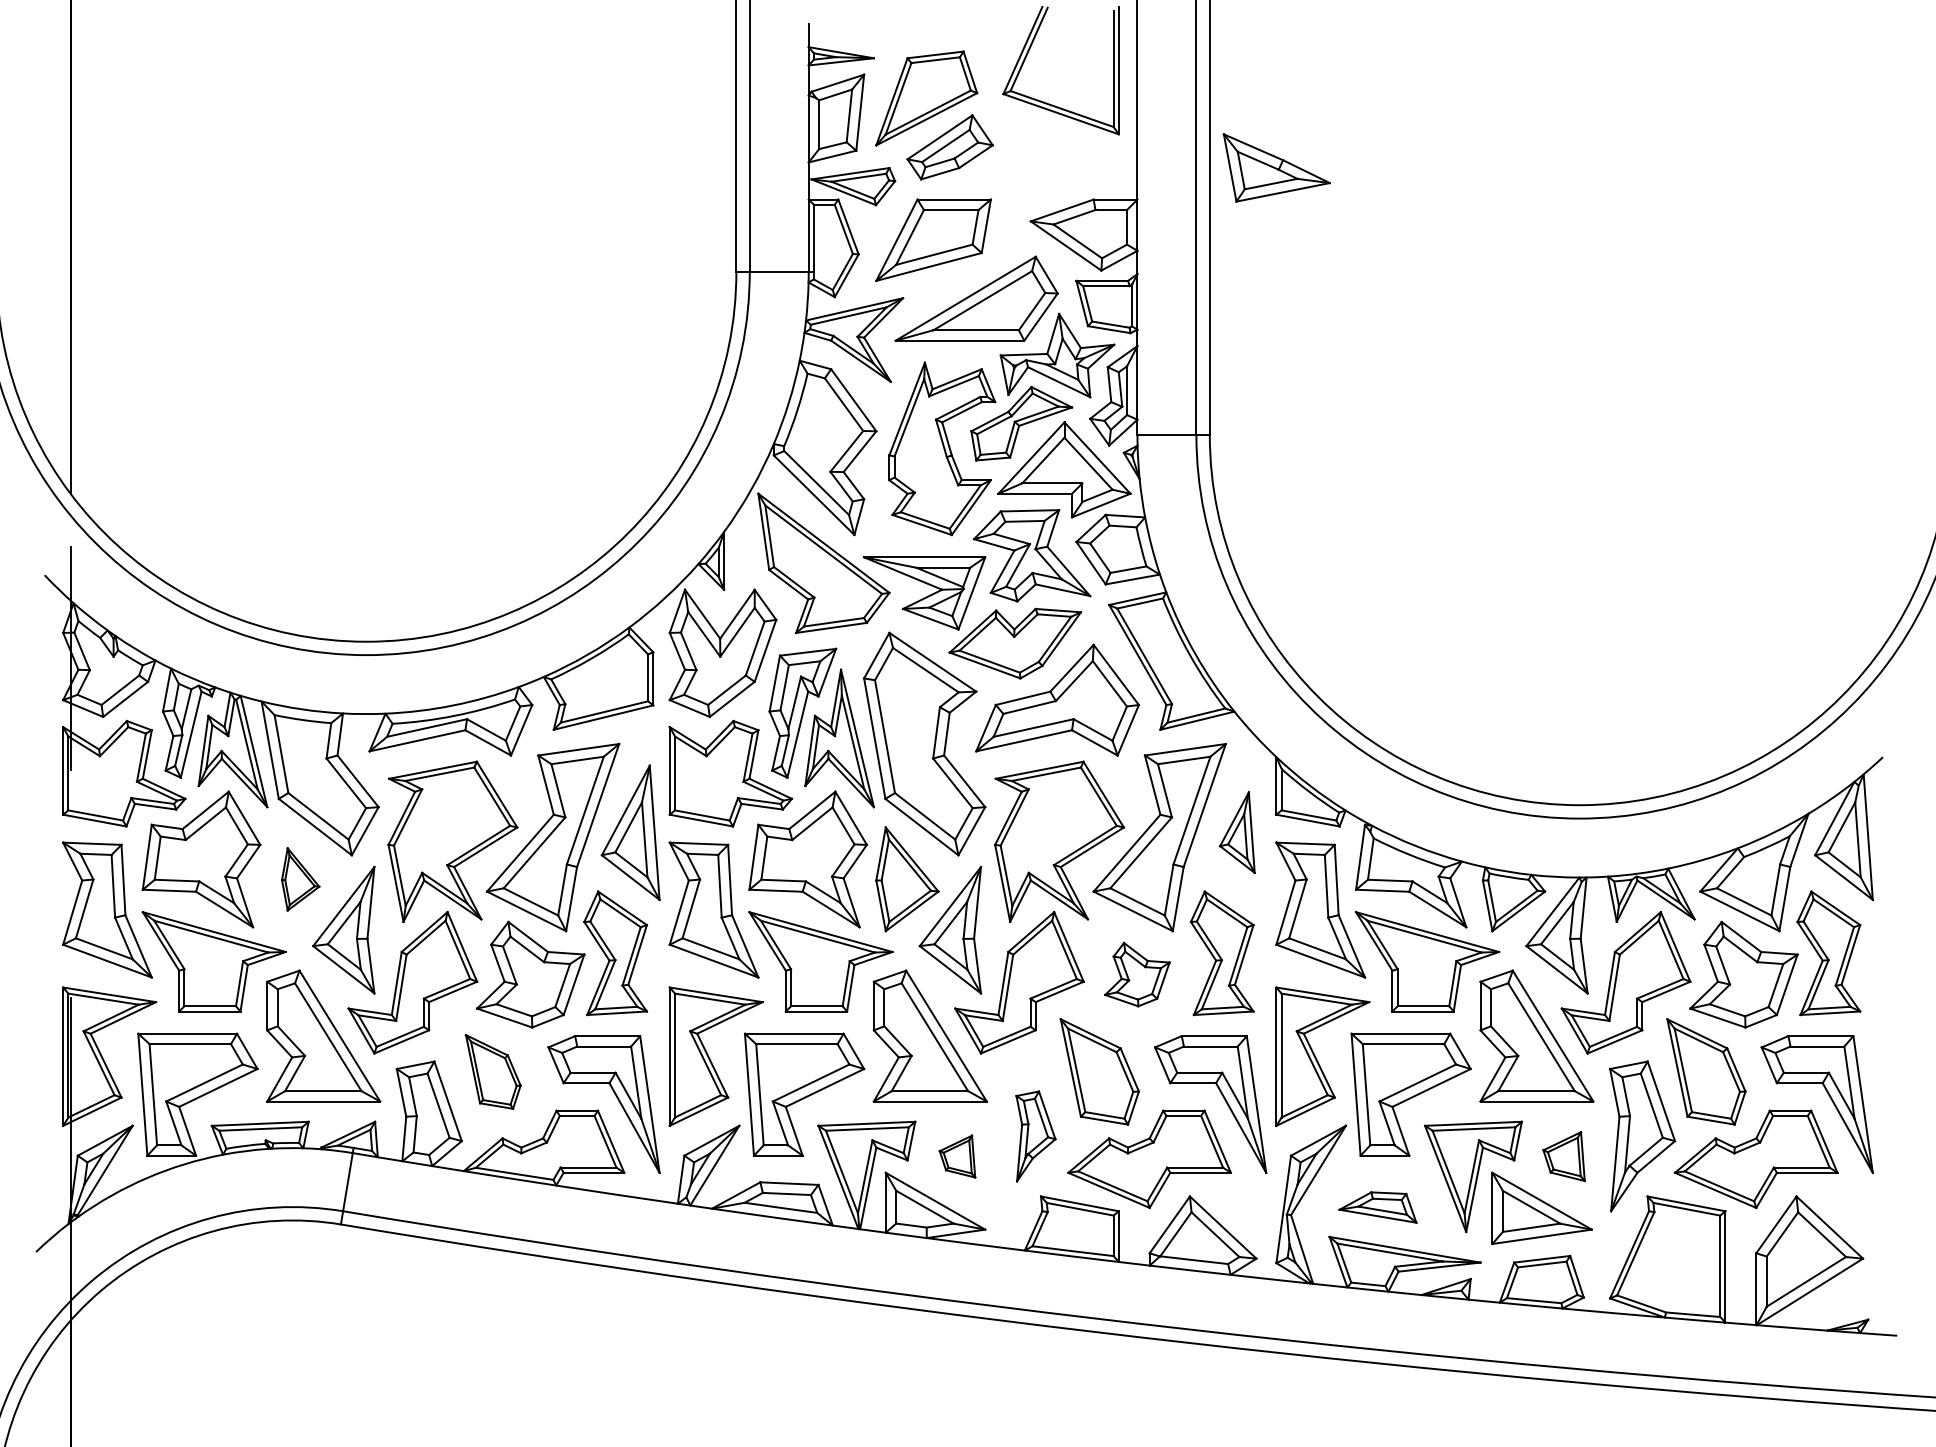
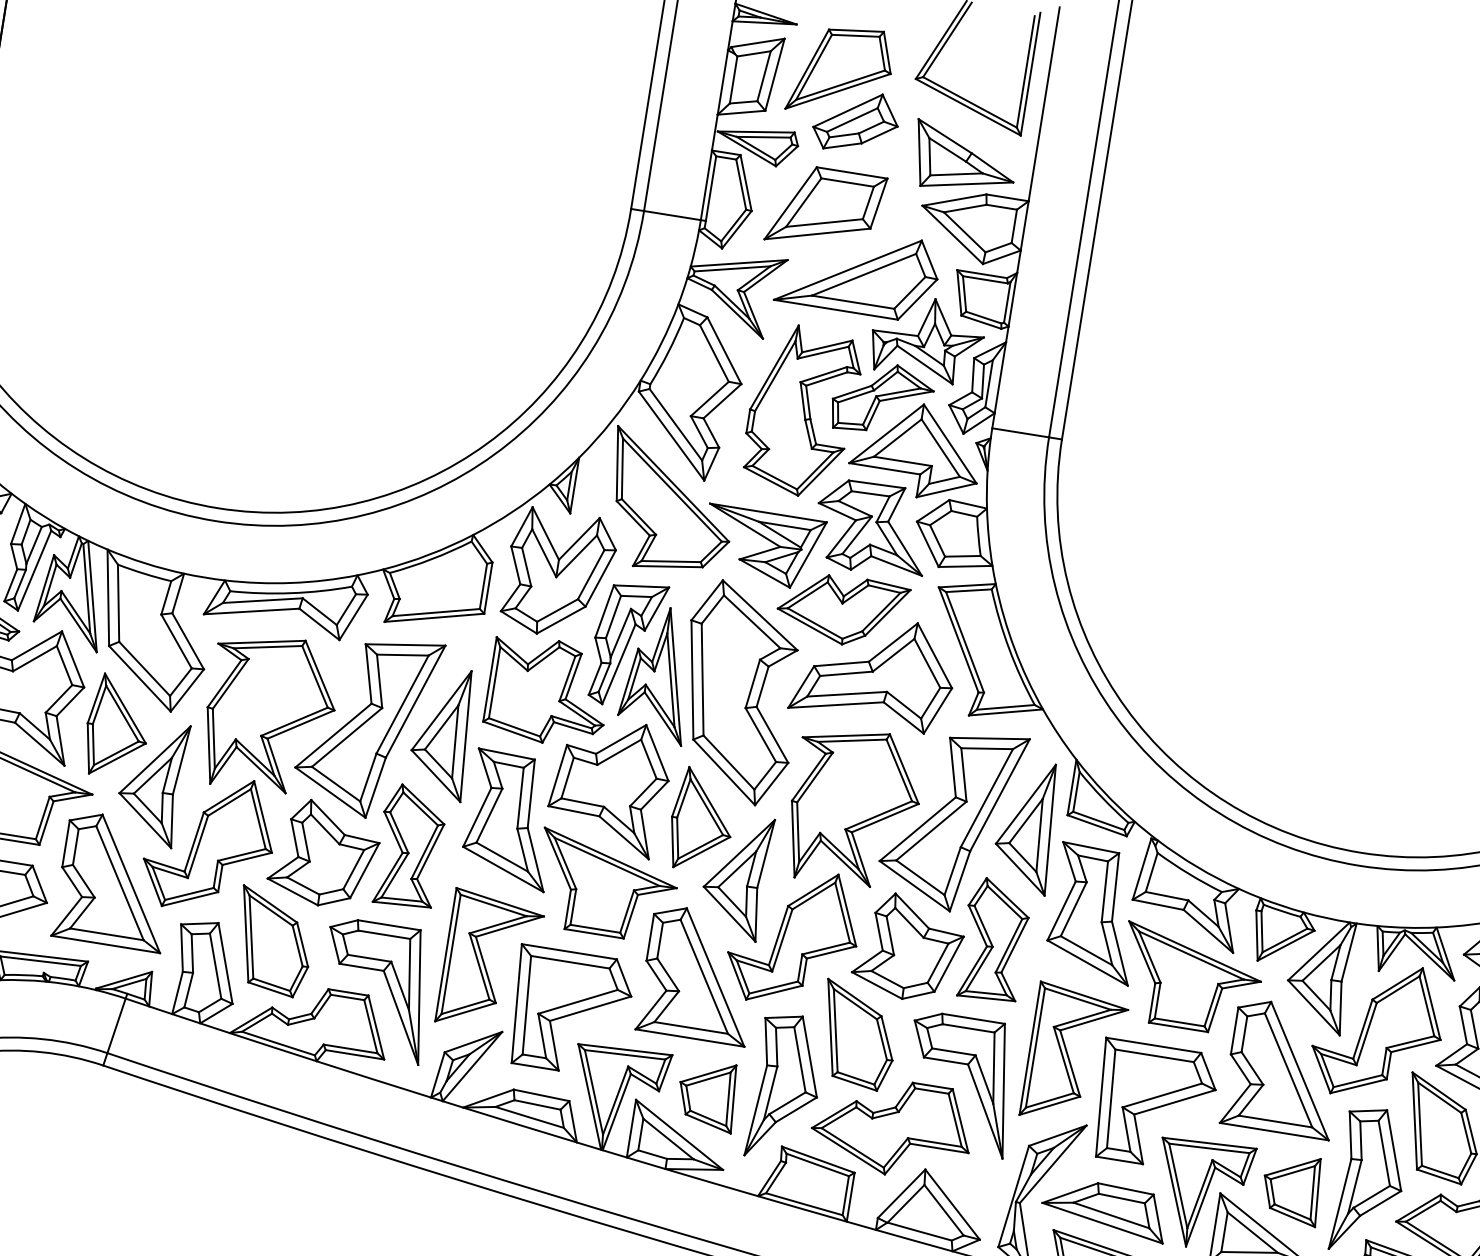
part: (1276, 167) -> (964, 159), moved
part: (1237, 832) -> (1027, 826), size x1.67
part: (300, 879) -> (117, 727), size x1.67
part: (1137, 974) -> (909, 947), size x1.67
part: (493, 1071) -> (273, 941), size x1.43
part: (1035, 1136) -> (785, 1087), size x1.67
part: (957, 1156) -> (707, 1095), size x1.67
part: (1563, 1156) -> (1291, 1188), size x1.43
part: (1377, 1207) -> (1104, 1209), size x1.67

